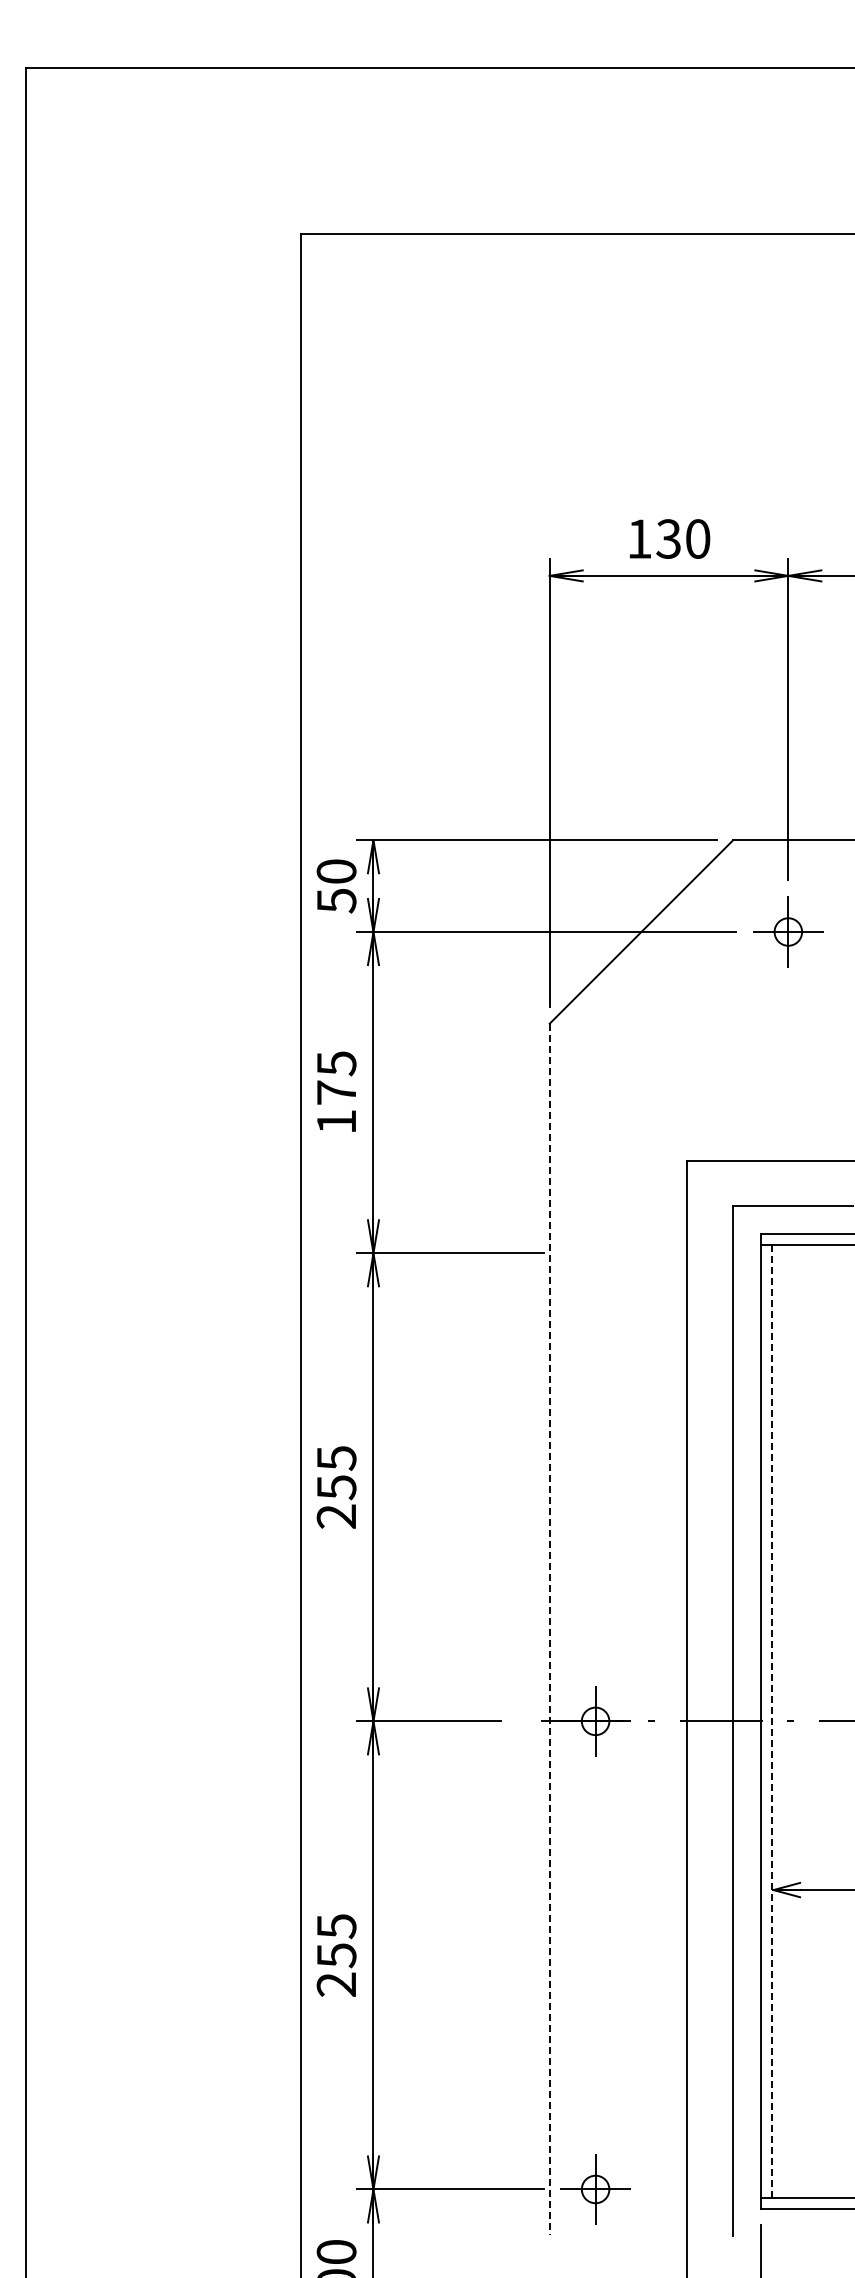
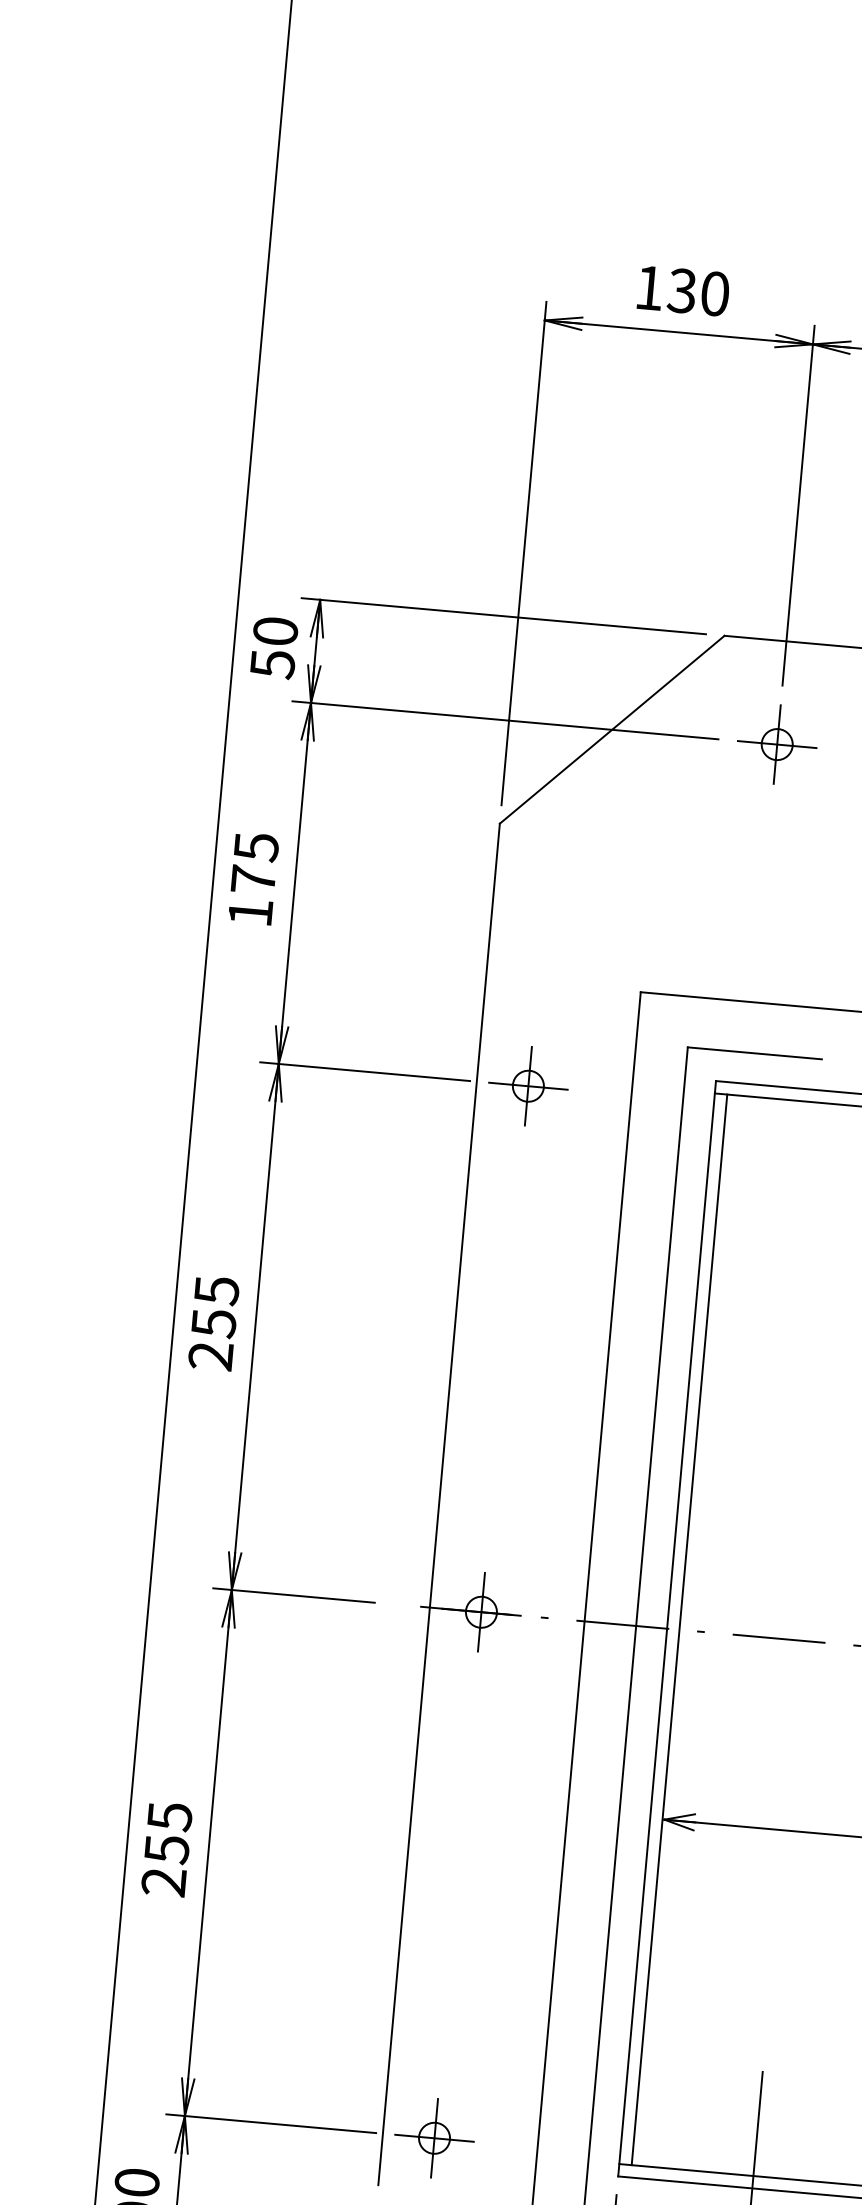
part: (595, 1252) -> (528, 1085), added
line: (549, 1629) -> (438, 1504), dashed -> solid
line: (771, 1721) -> (679, 1630), dashed -> solid

